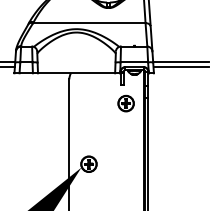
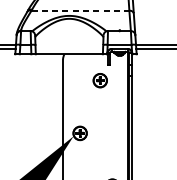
line: (89, 23) -> (80, 10), solid -> dashed
part: (125, 103) -> (99, 80), moved

